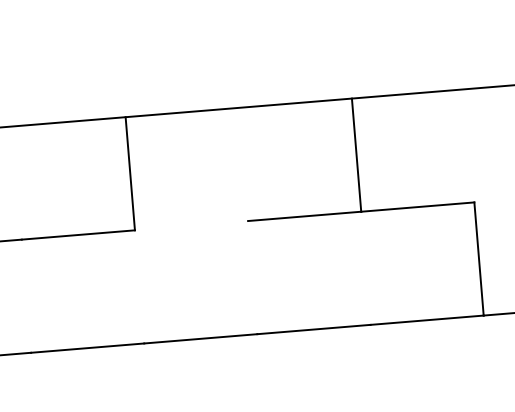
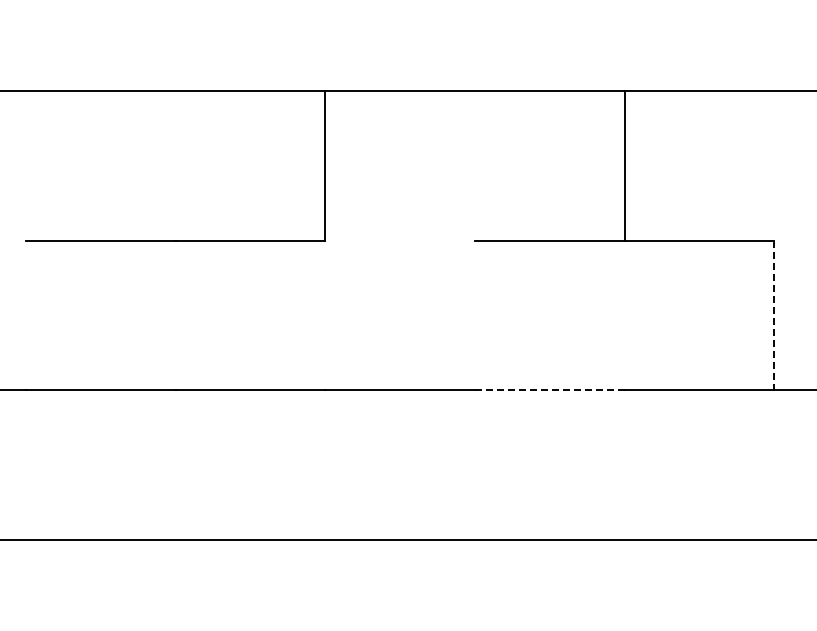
line: (479, 258) -> (774, 315), solid -> dashed
line: (313, 329) -> (549, 390), solid -> dashed

